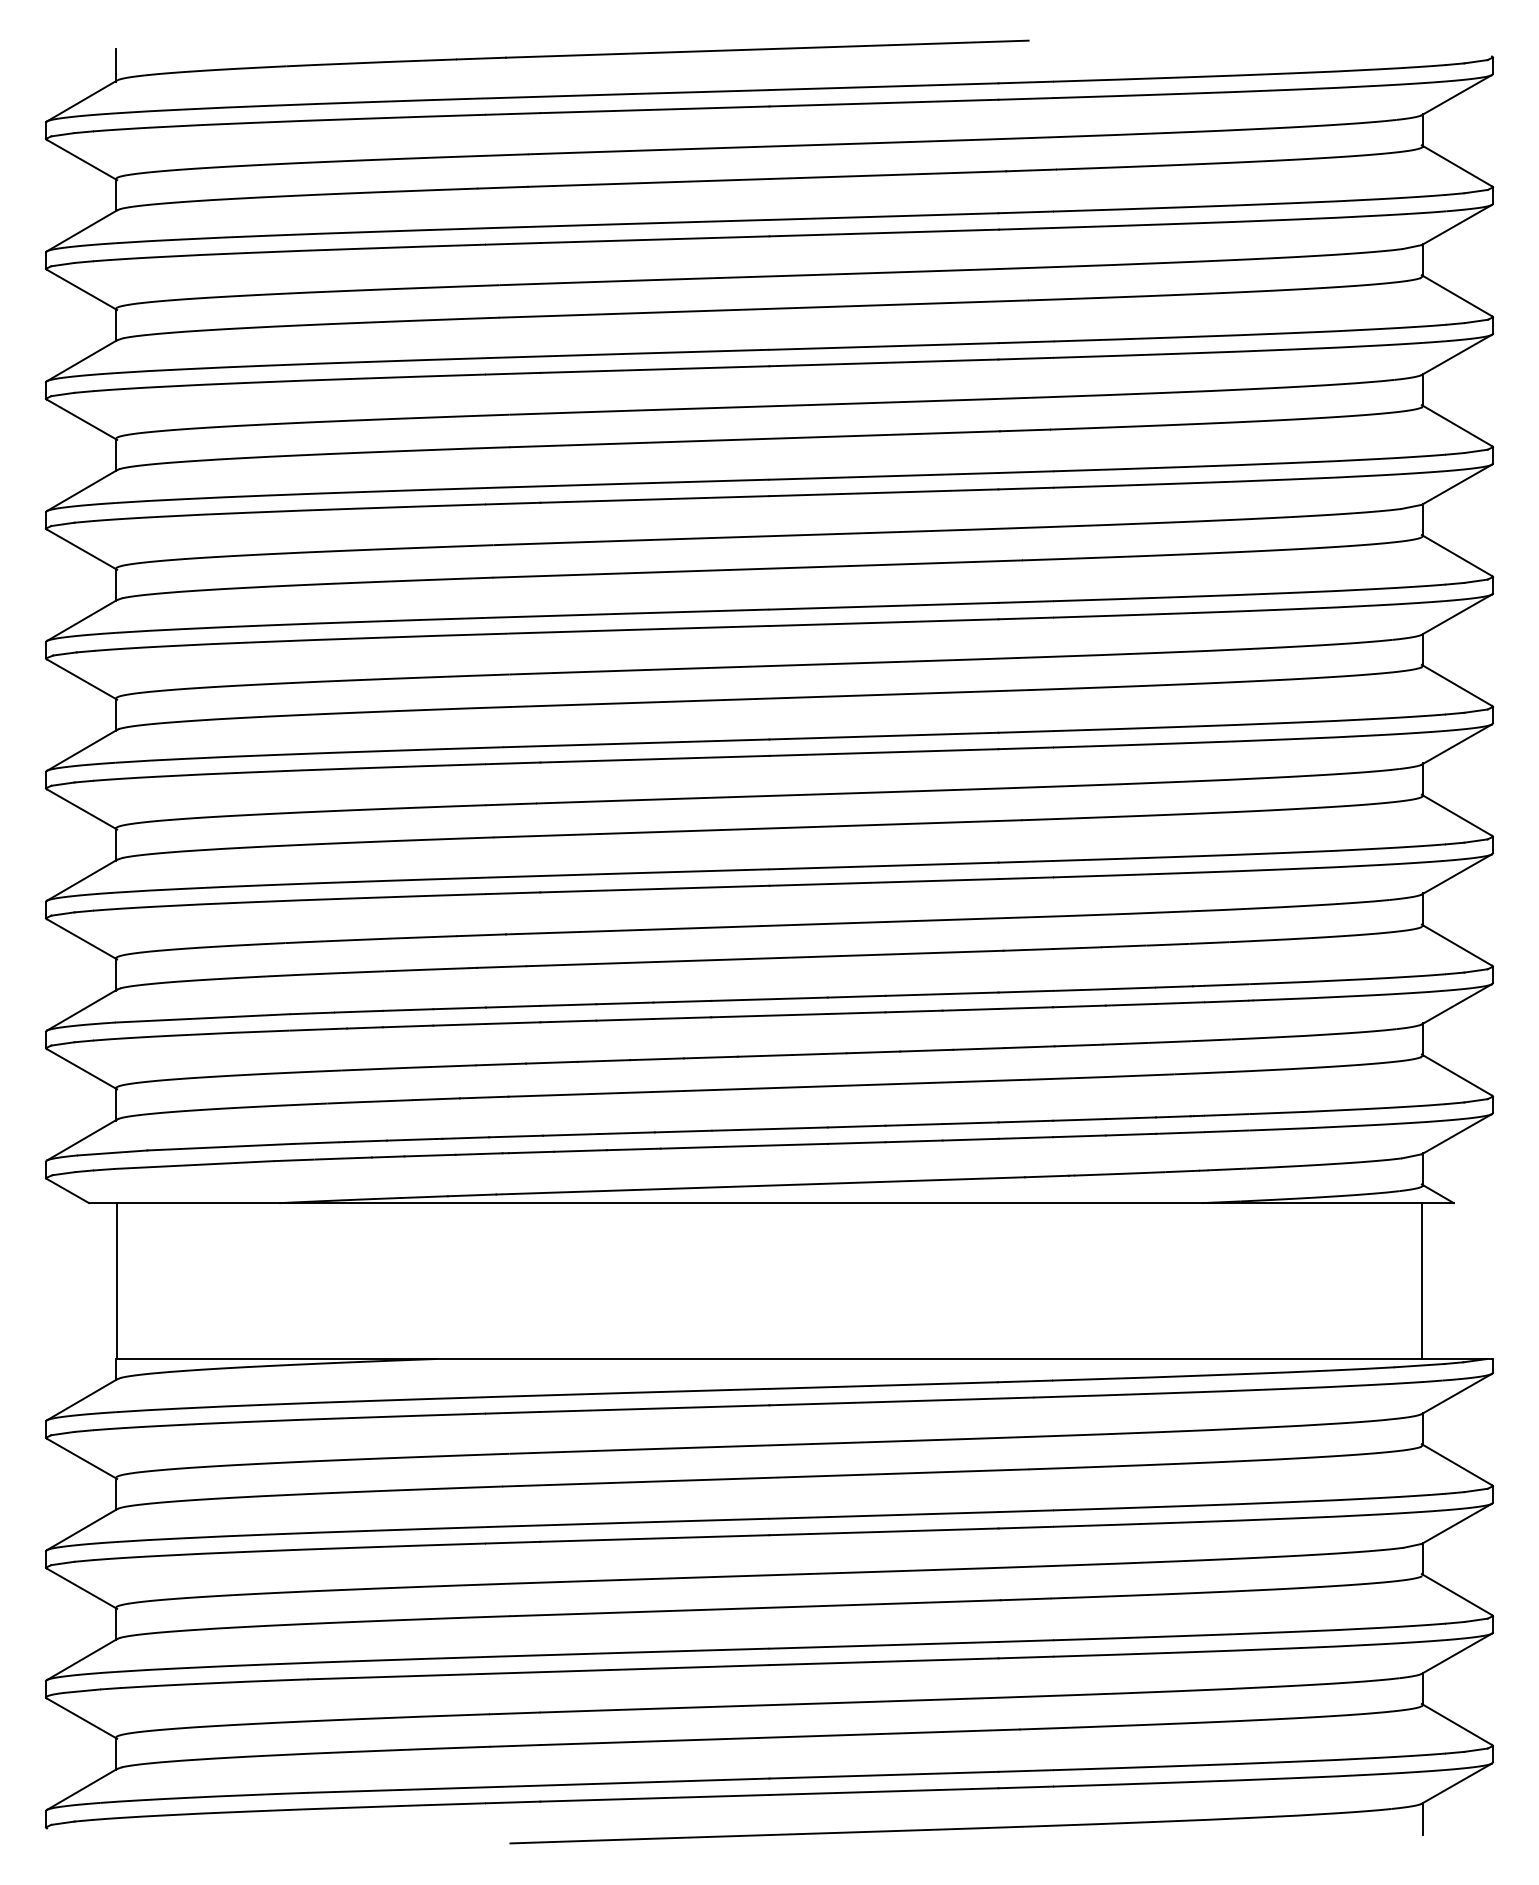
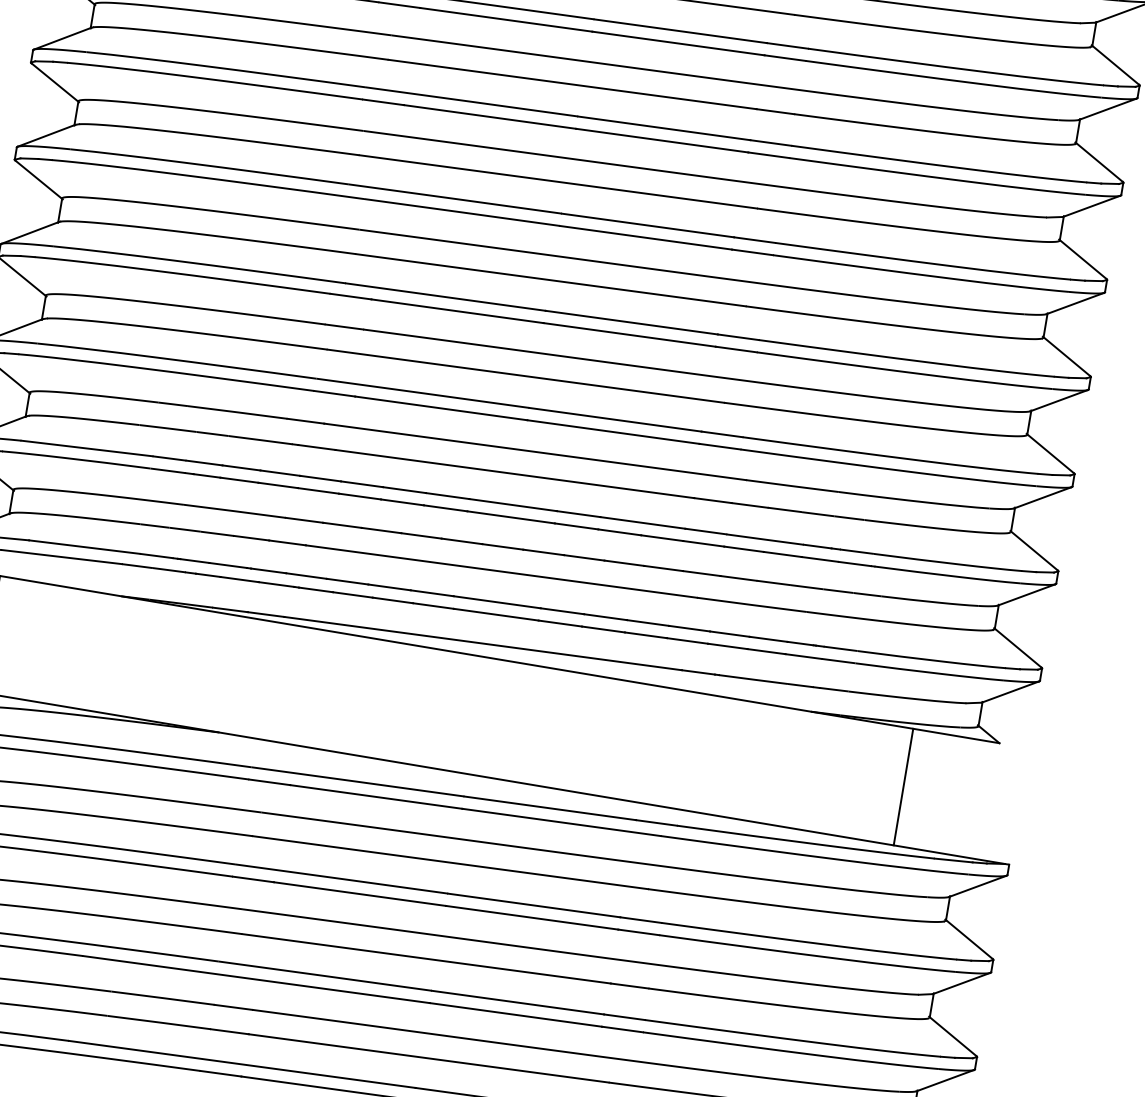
line: (1421, 1280) -> (903, 786), moved

